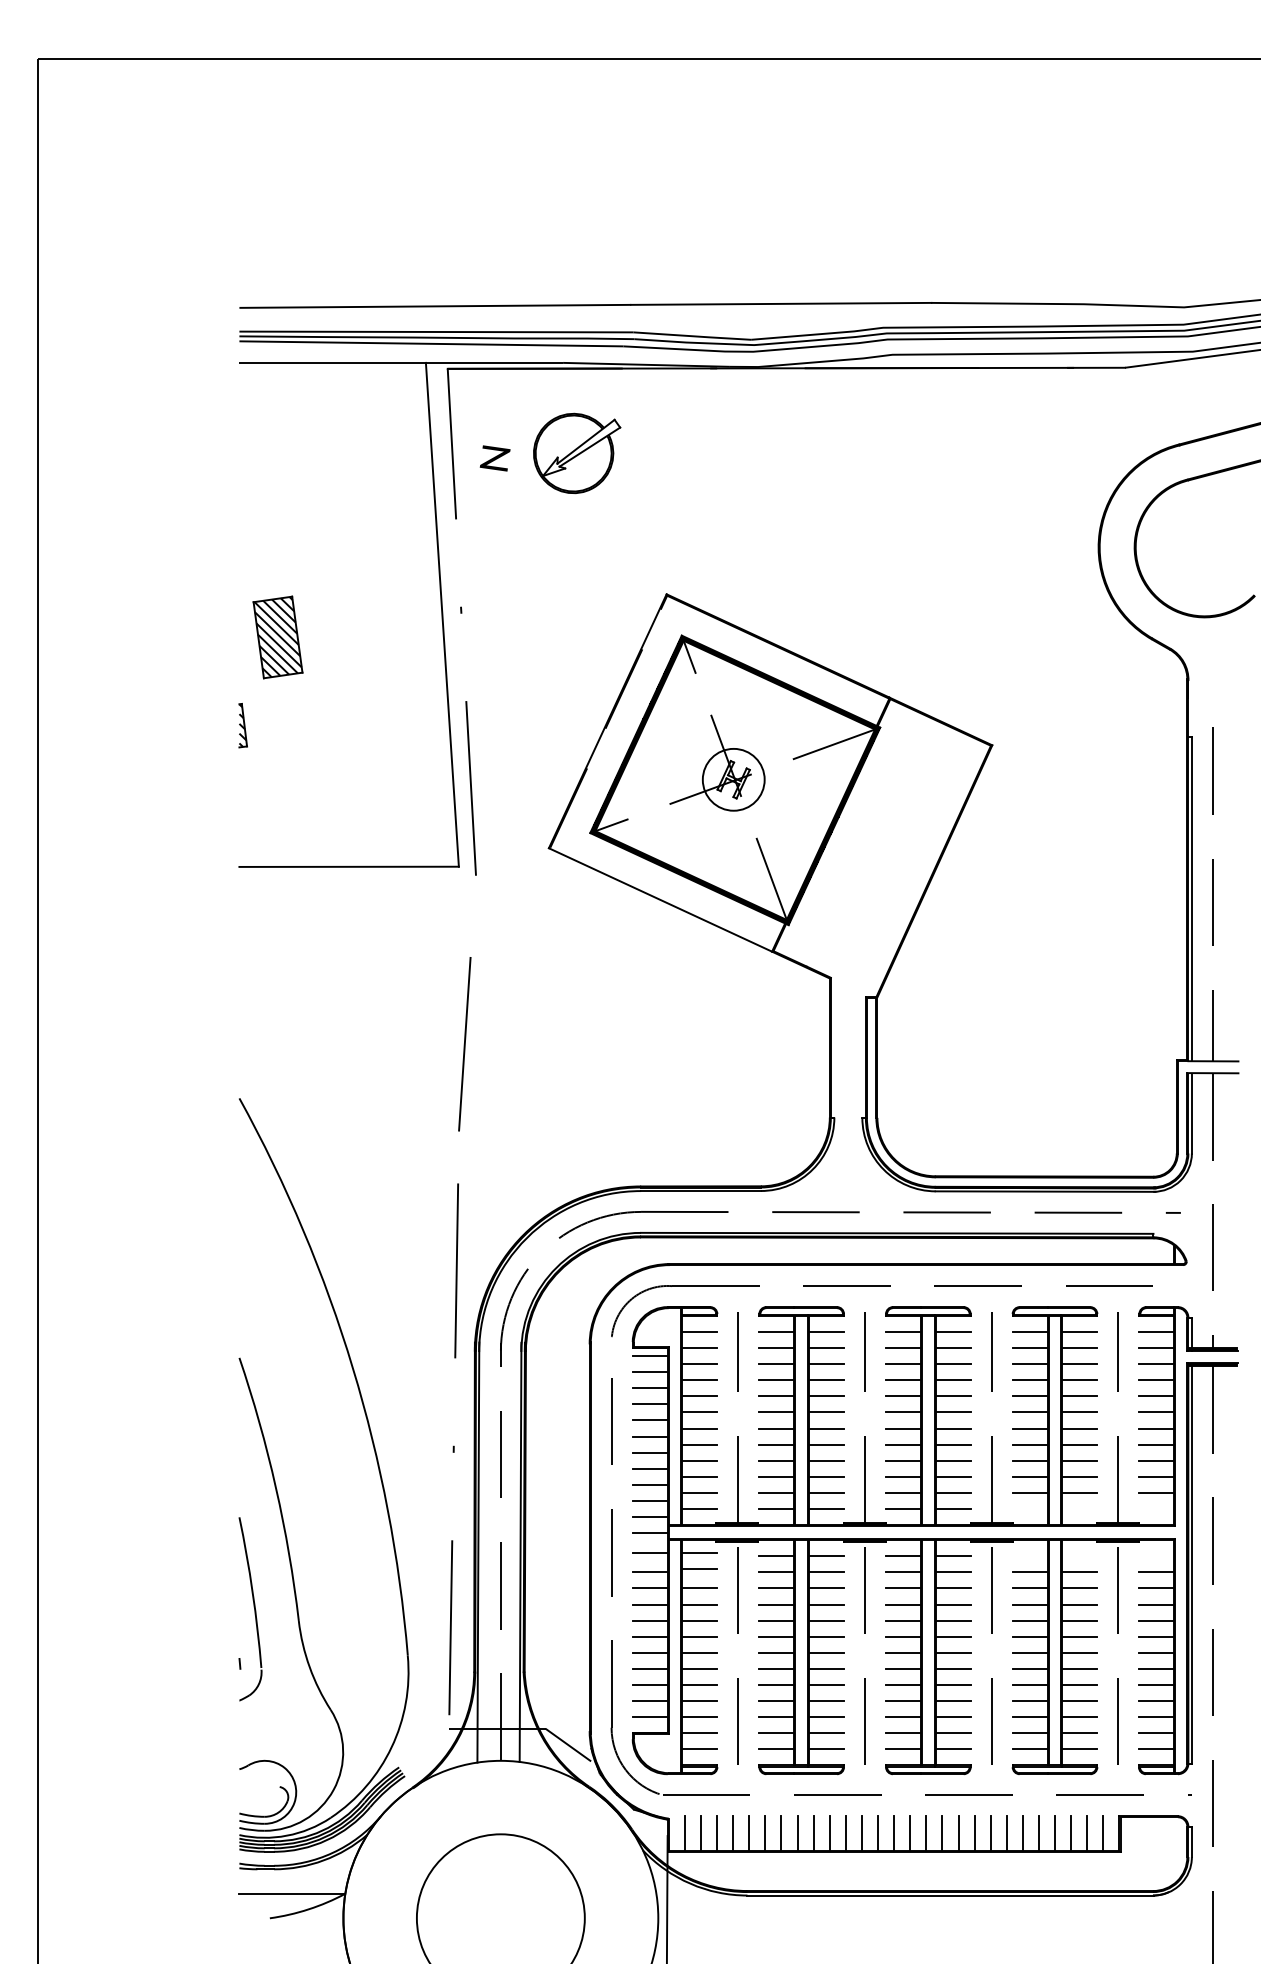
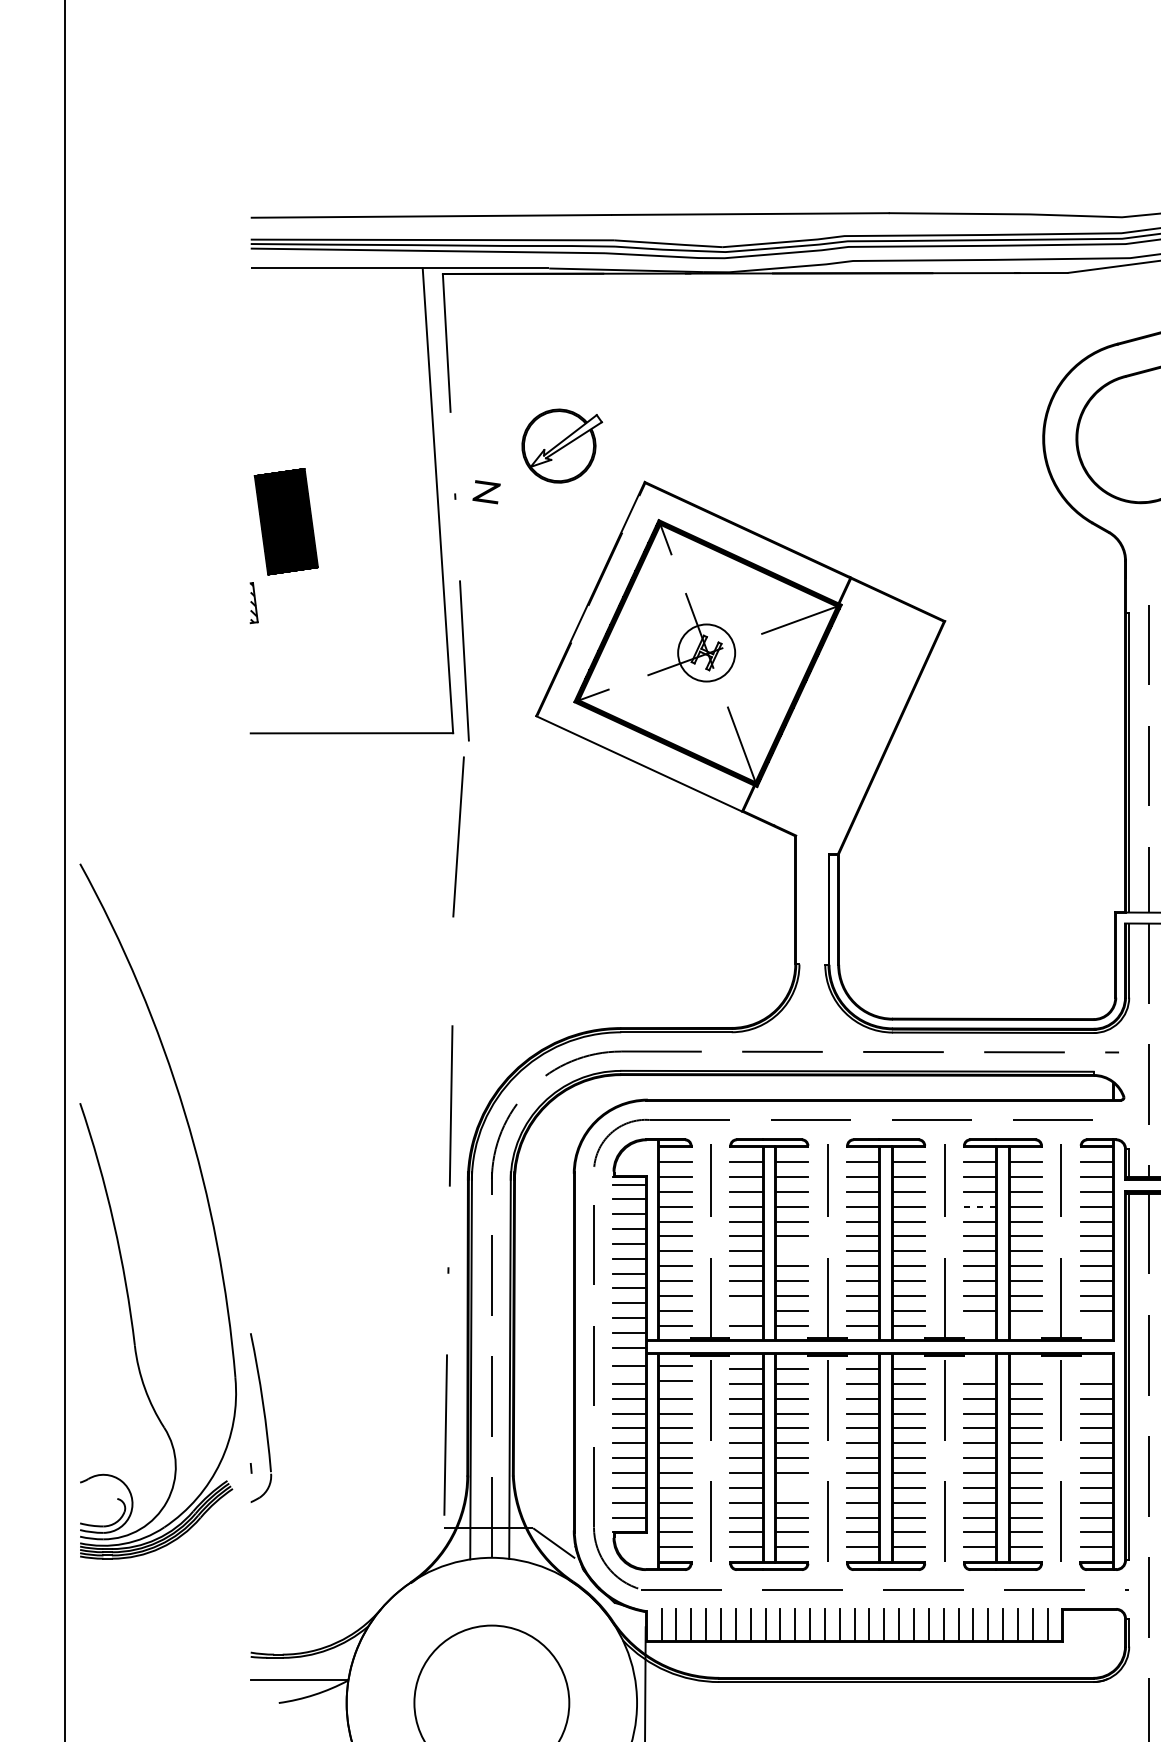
part: (577, 453) -> (562, 446), moved
text: (494, 458) -> (486, 492), moved
part: (277, 637) -> (285, 521), size x1.4
line: (464, 1044) -> (458, 837), moved
line: (1029, 1380) -> (979, 1207), solid -> dashed
line: (826, 1428) -> (792, 1251), removed
part: (276, 1484) -> (114, 1219), moved
line: (776, 1492) -> (746, 1310), removed
line: (826, 1684) -> (792, 1487), removed

